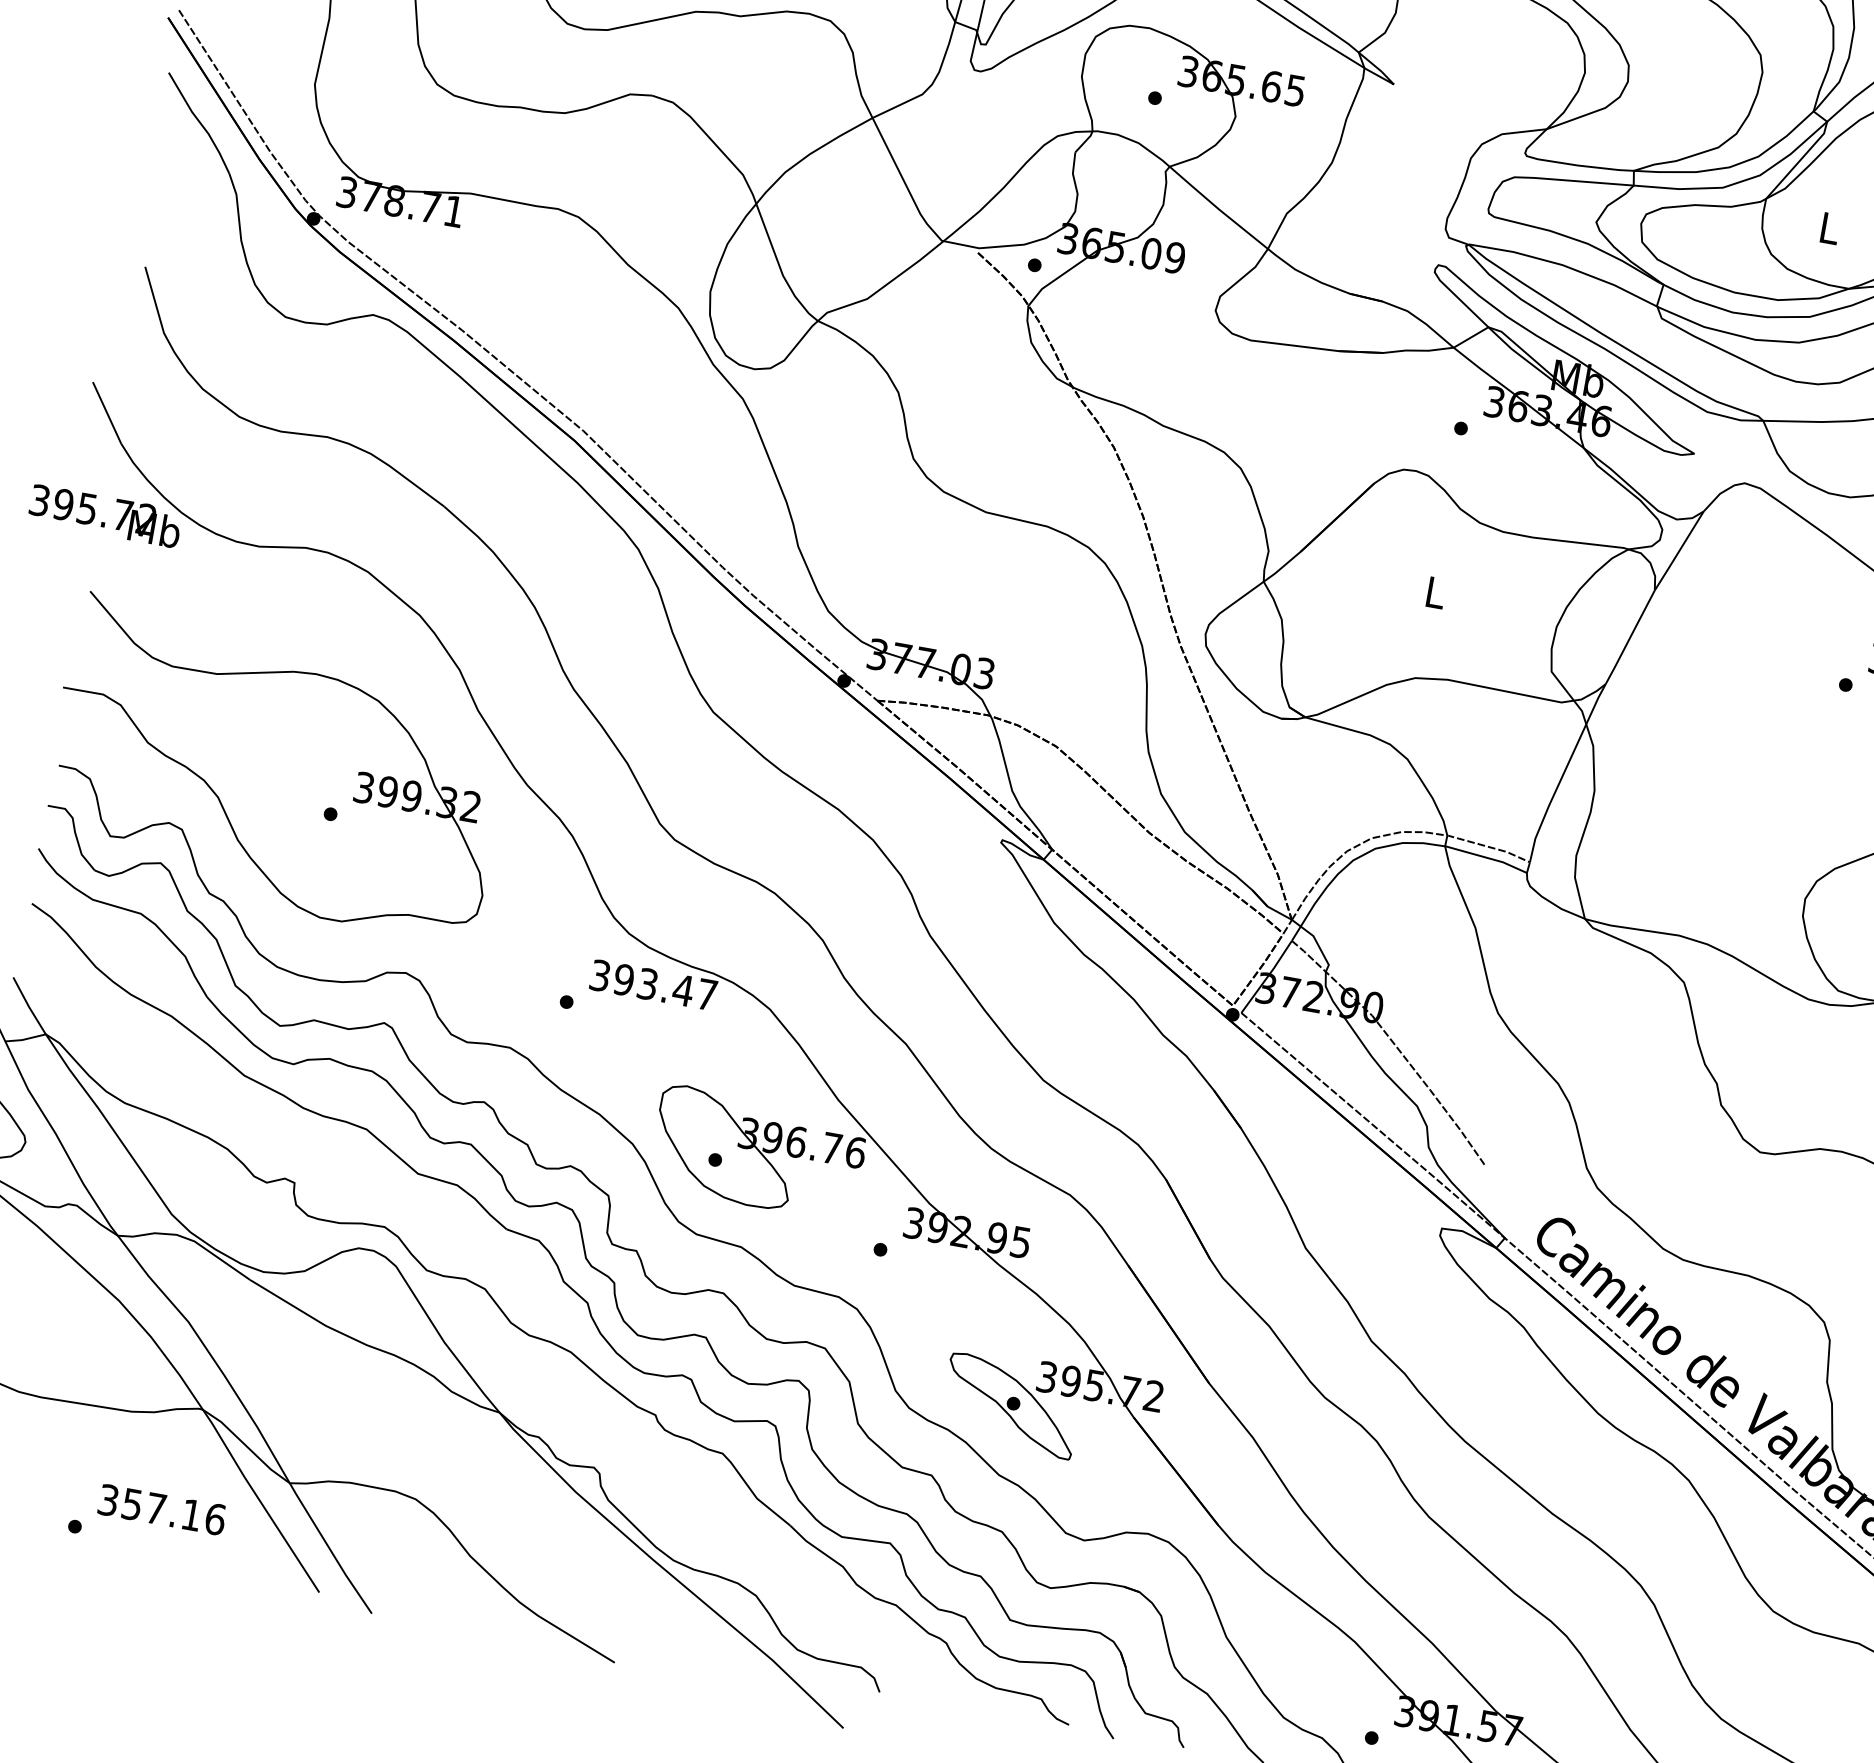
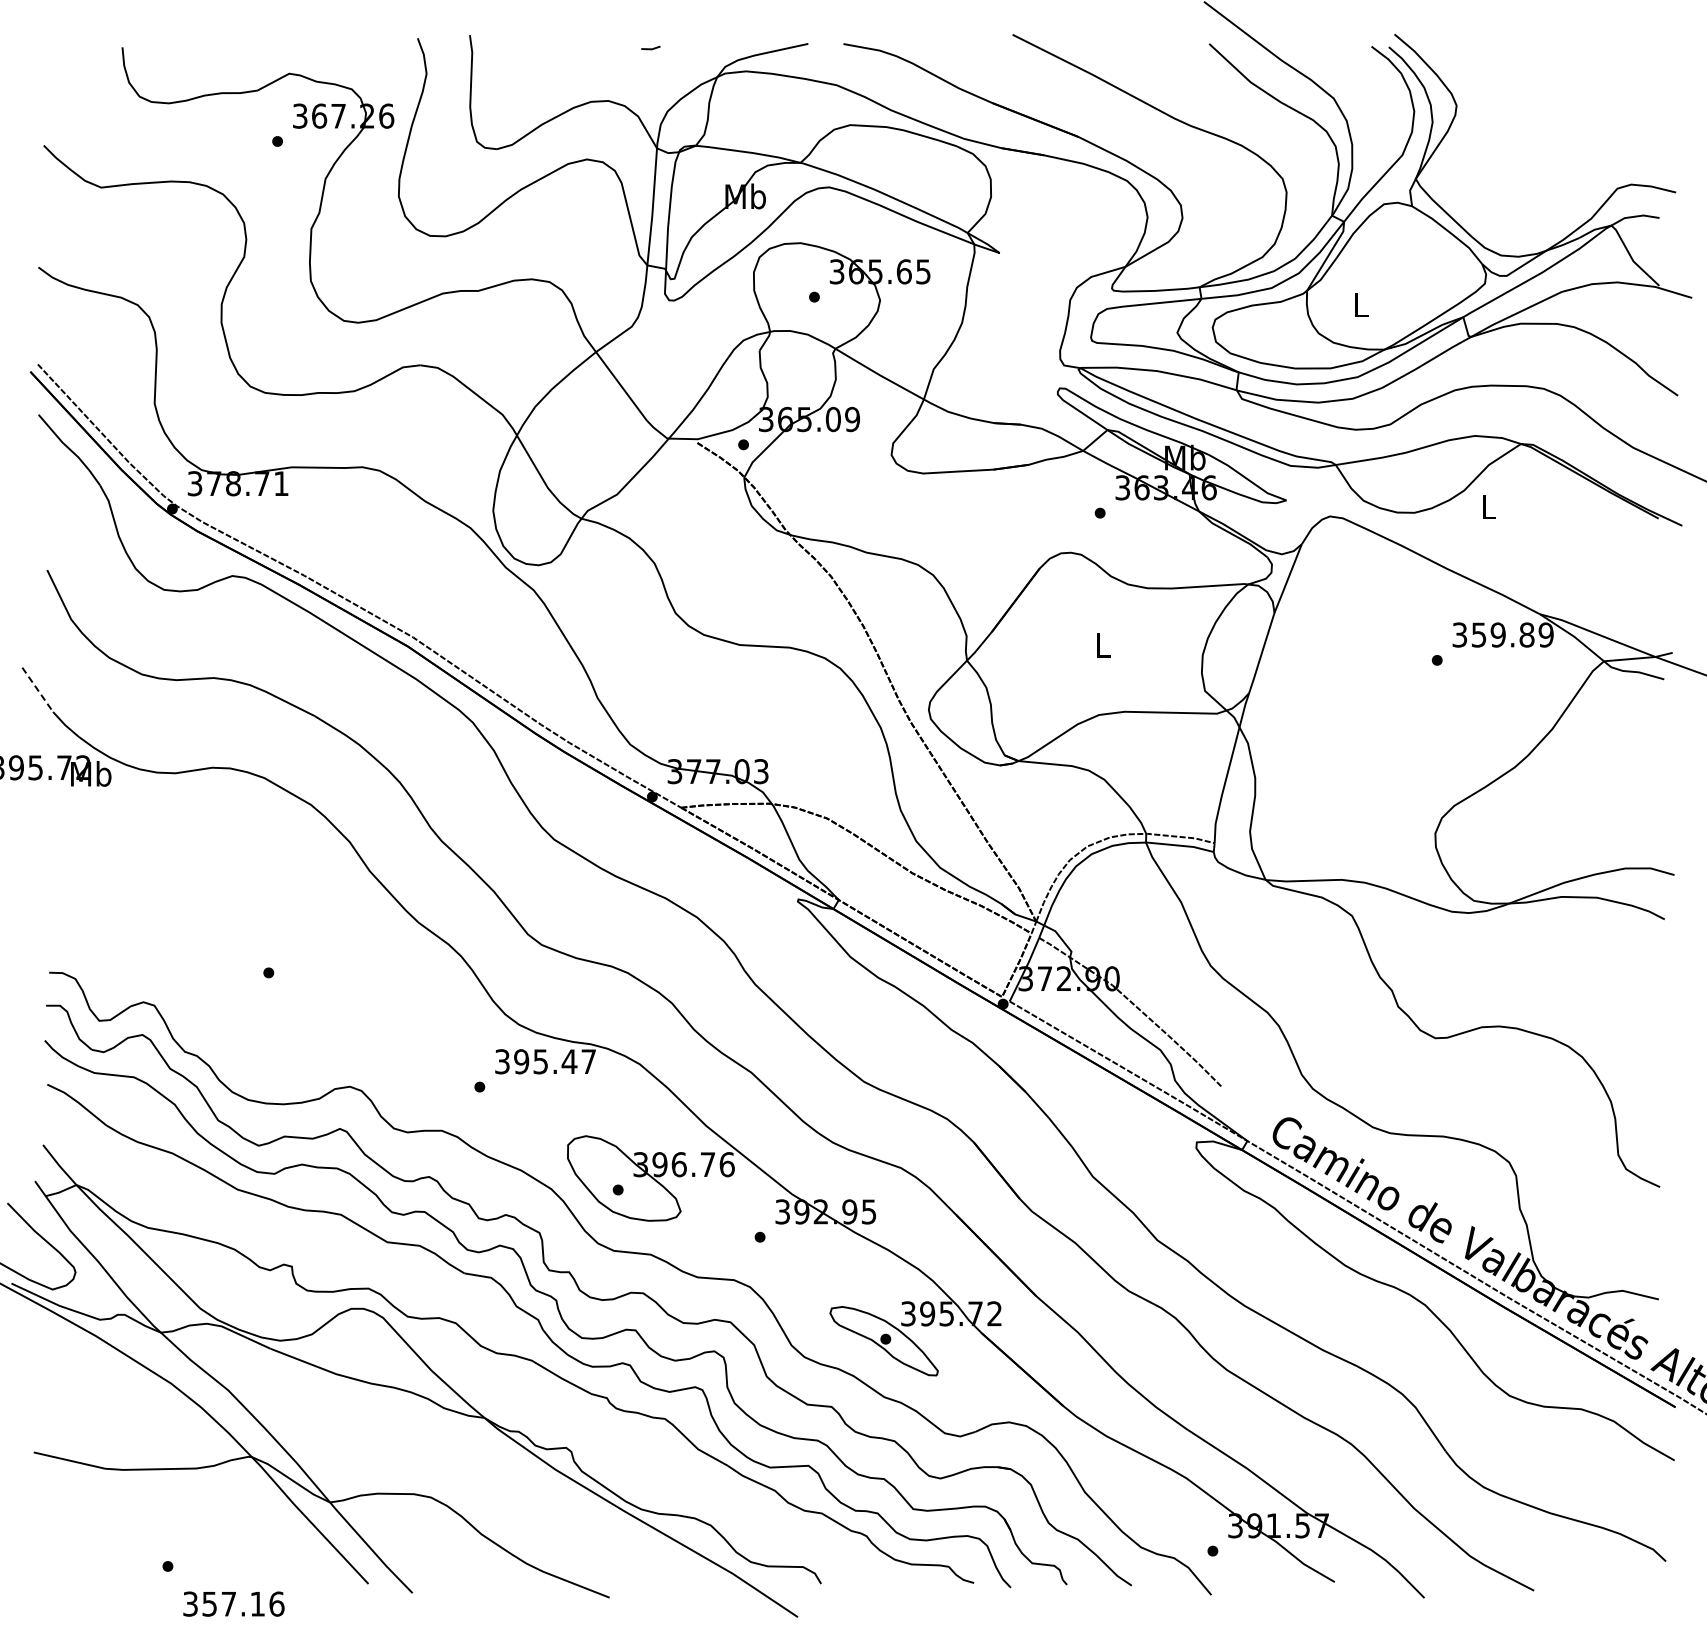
line: (106, 412) -> (37, 689), solid -> dashed
part: (220, 799) -> (180, 976), removed
text: (647, 983) -> (540, 1061), 393.47 -> 395.47
text: (161, 1508) -> (233, 1603), moved

